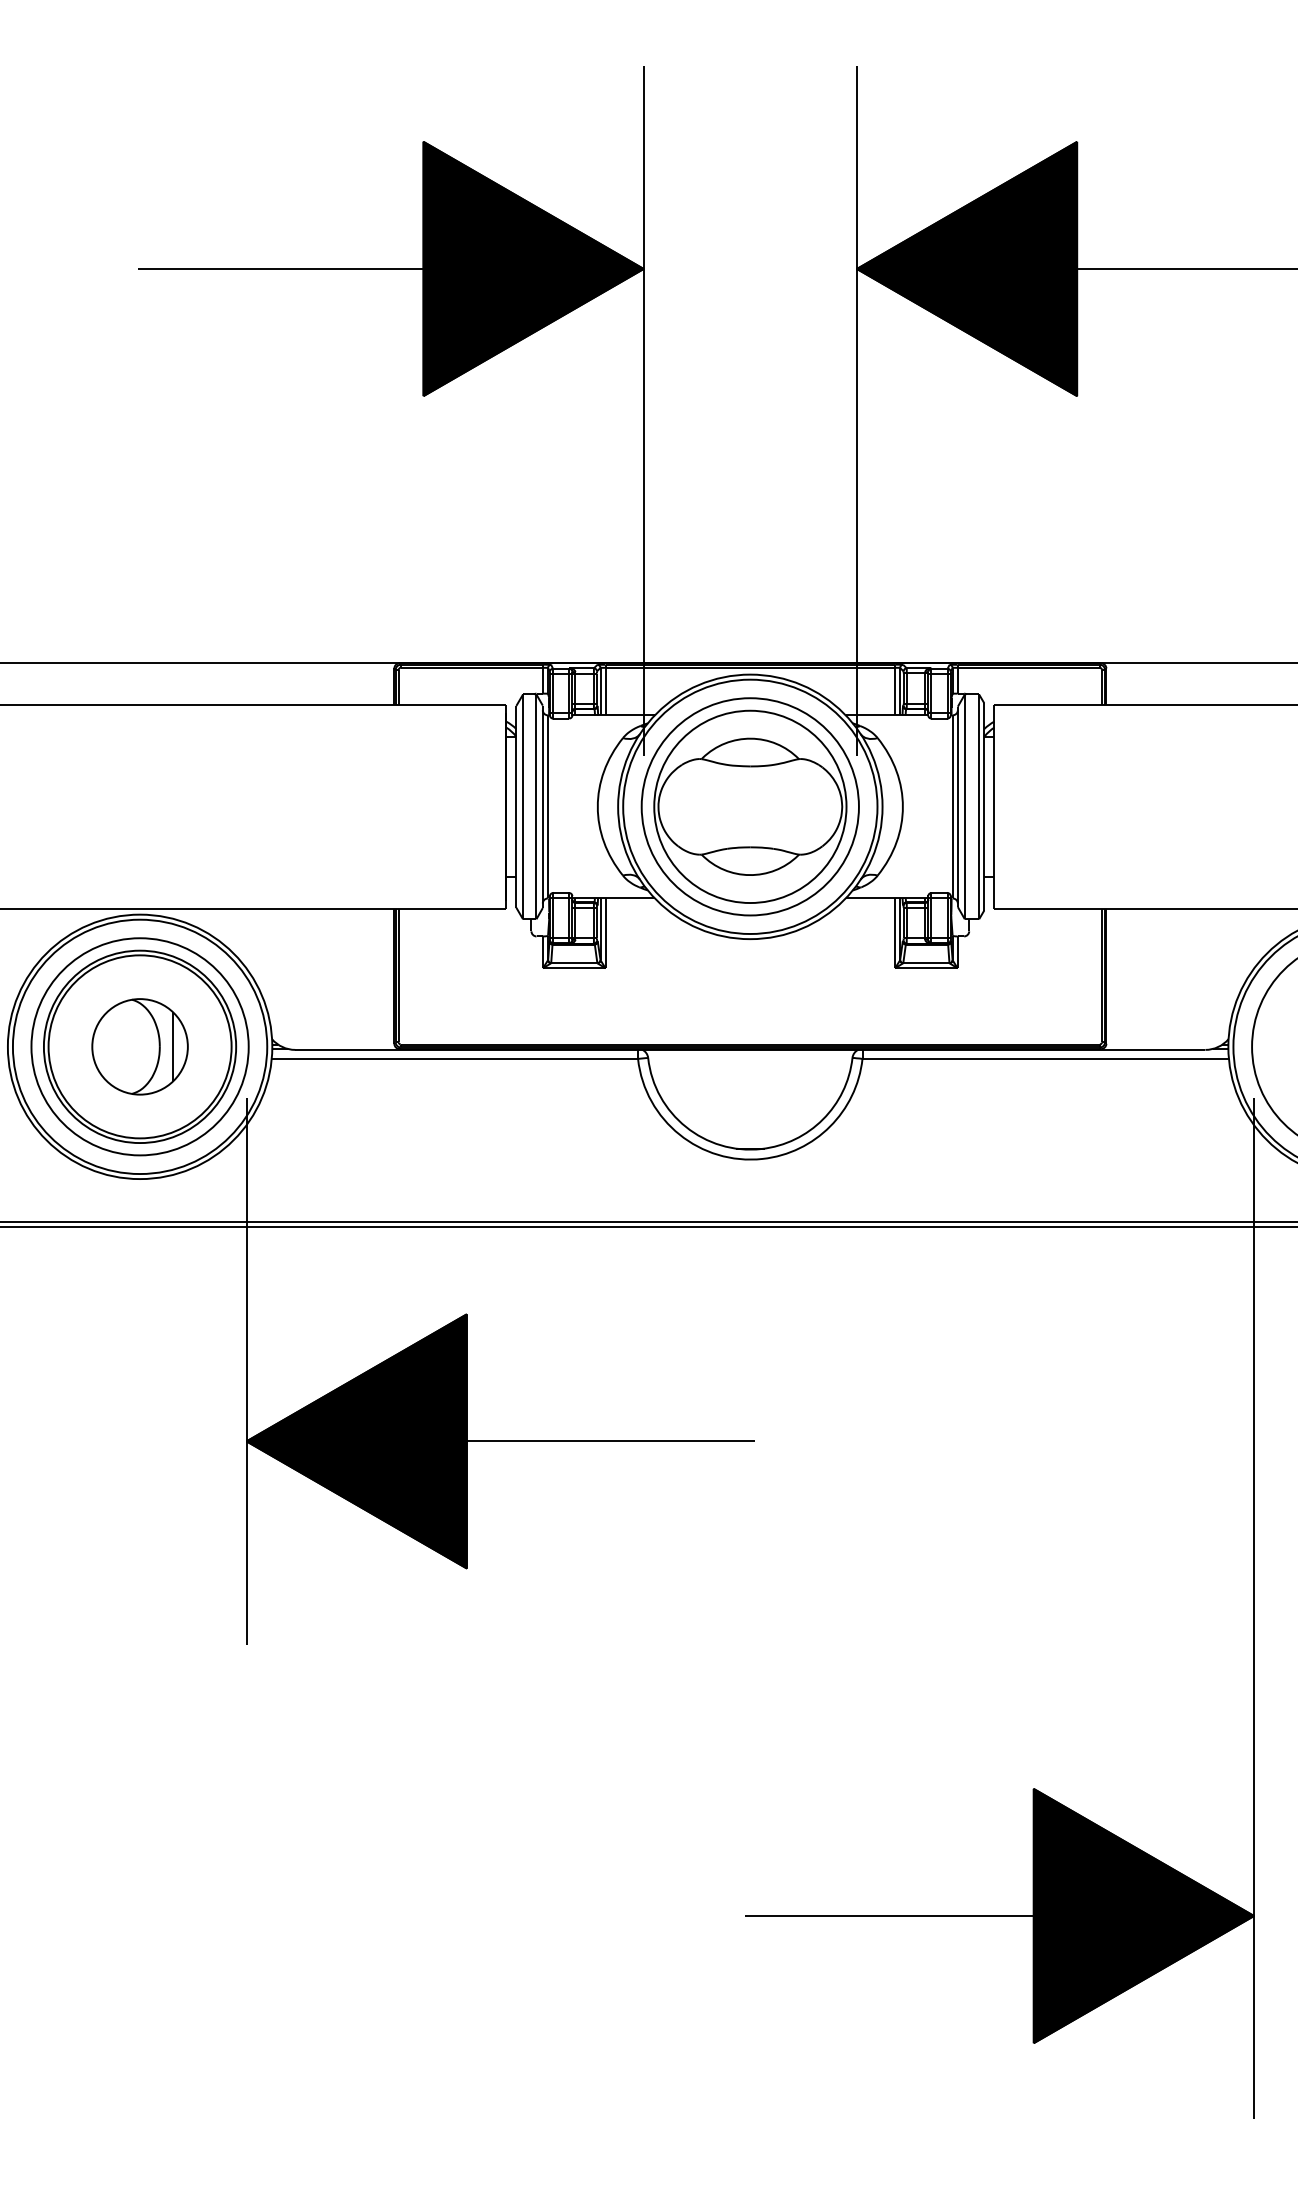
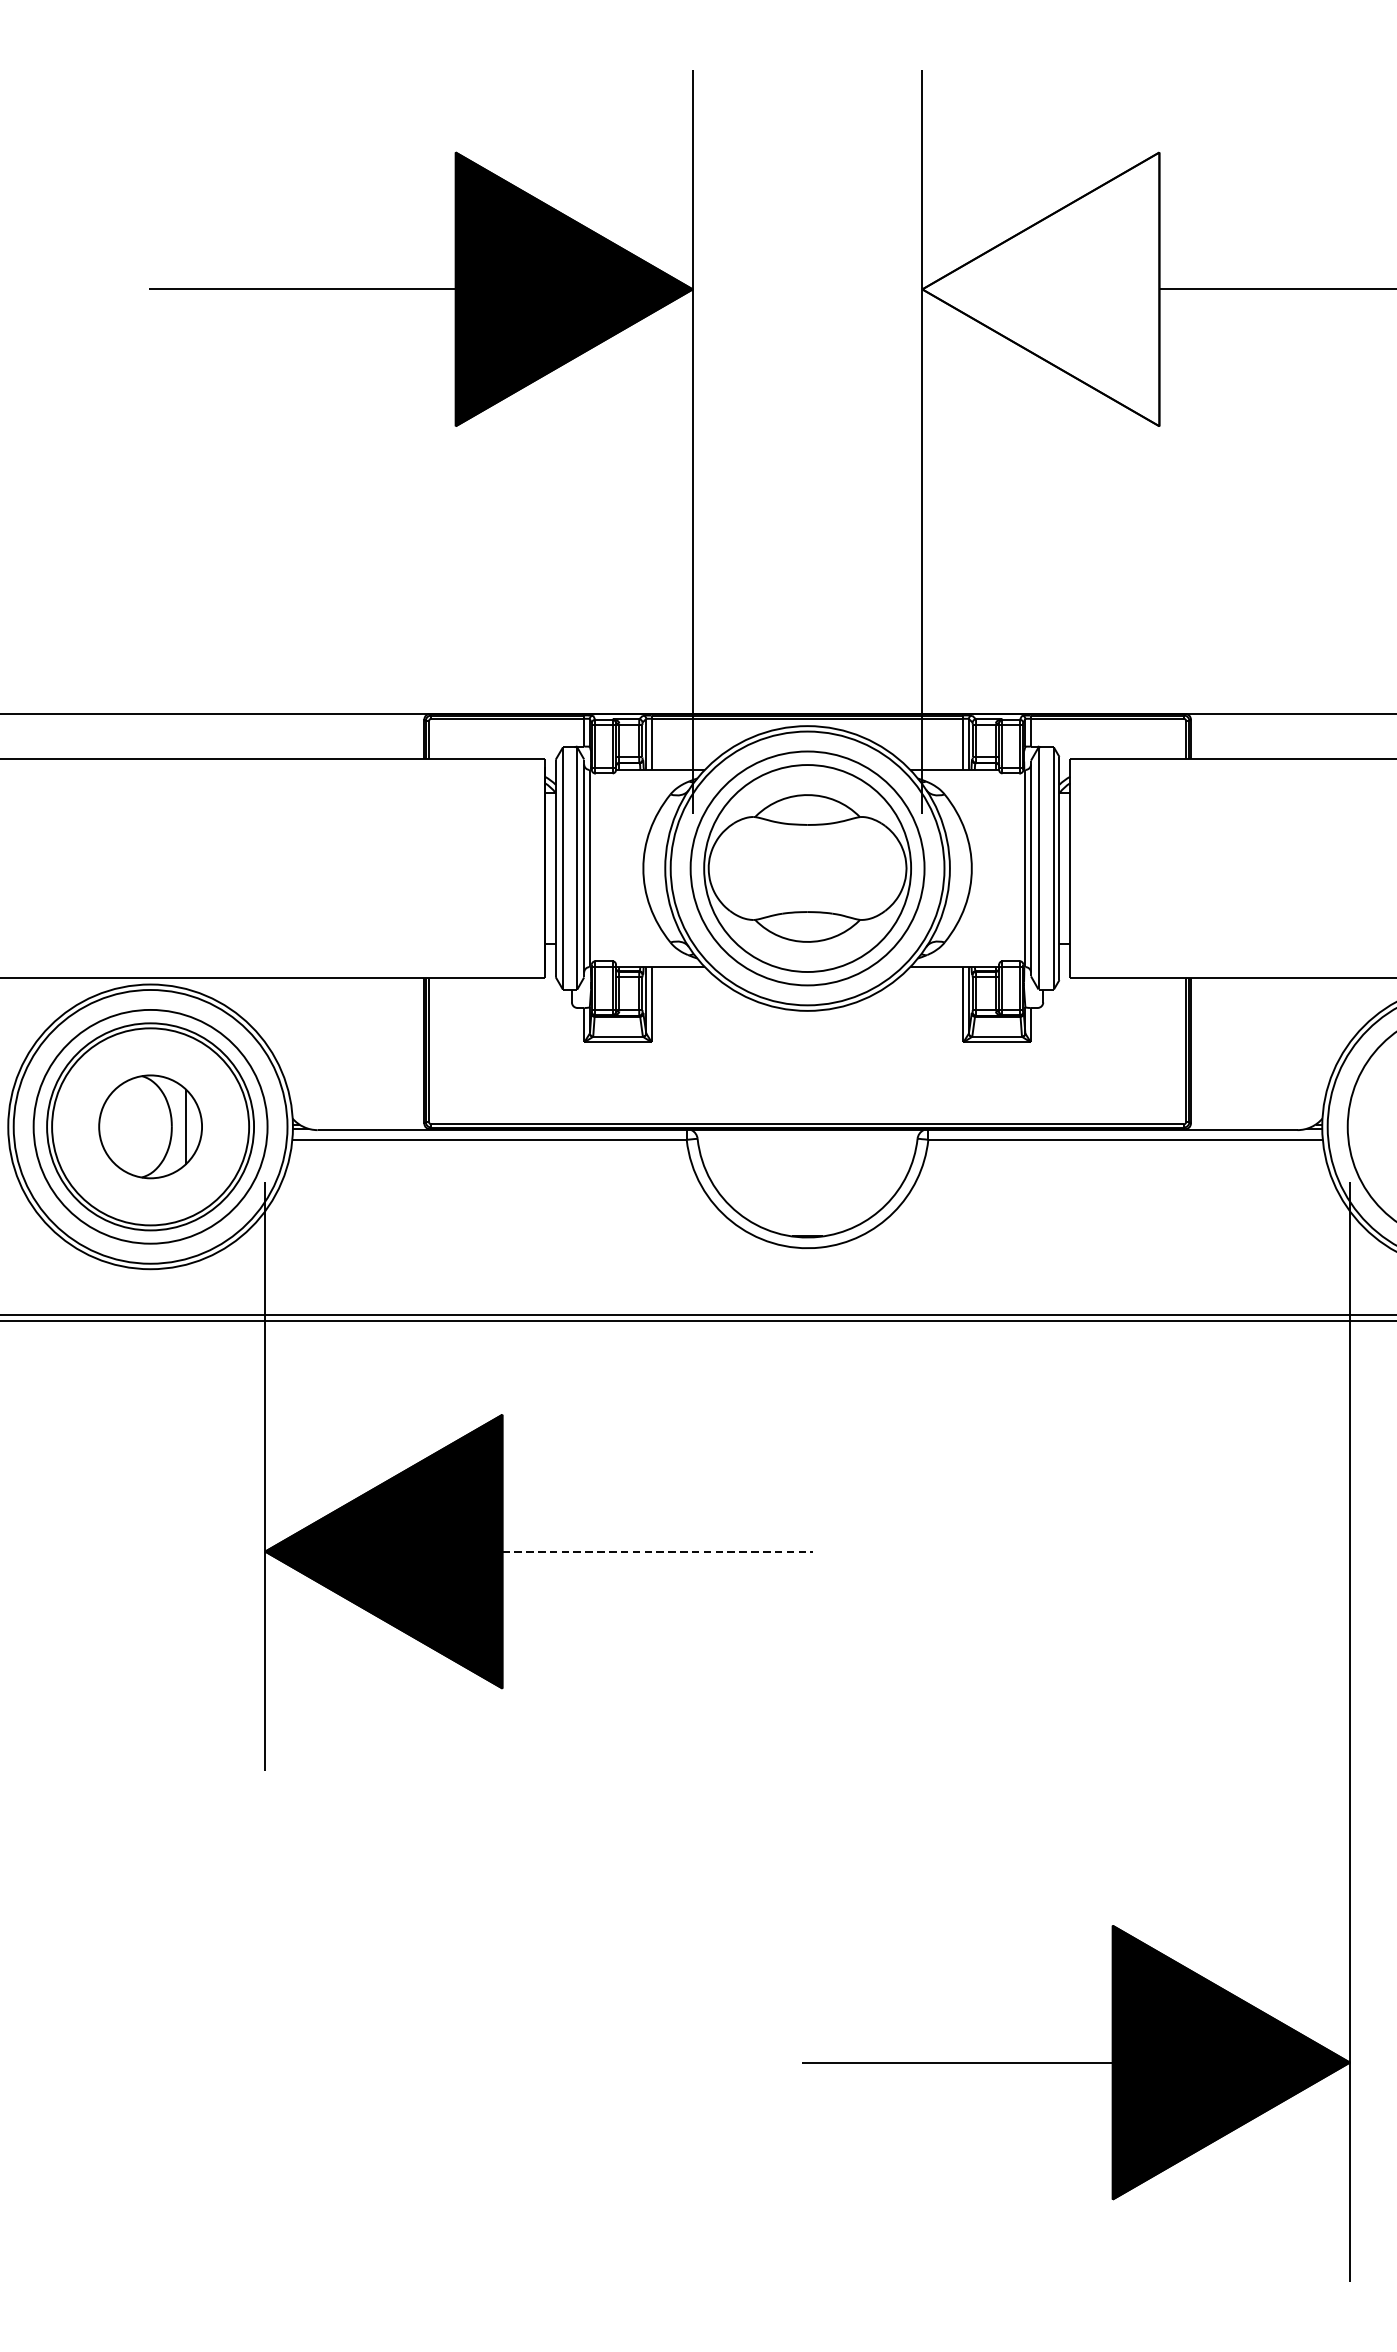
fill: (966, 268) -> (1040, 288), removed
line: (611, 1441) -> (658, 1551), solid -> dashed

